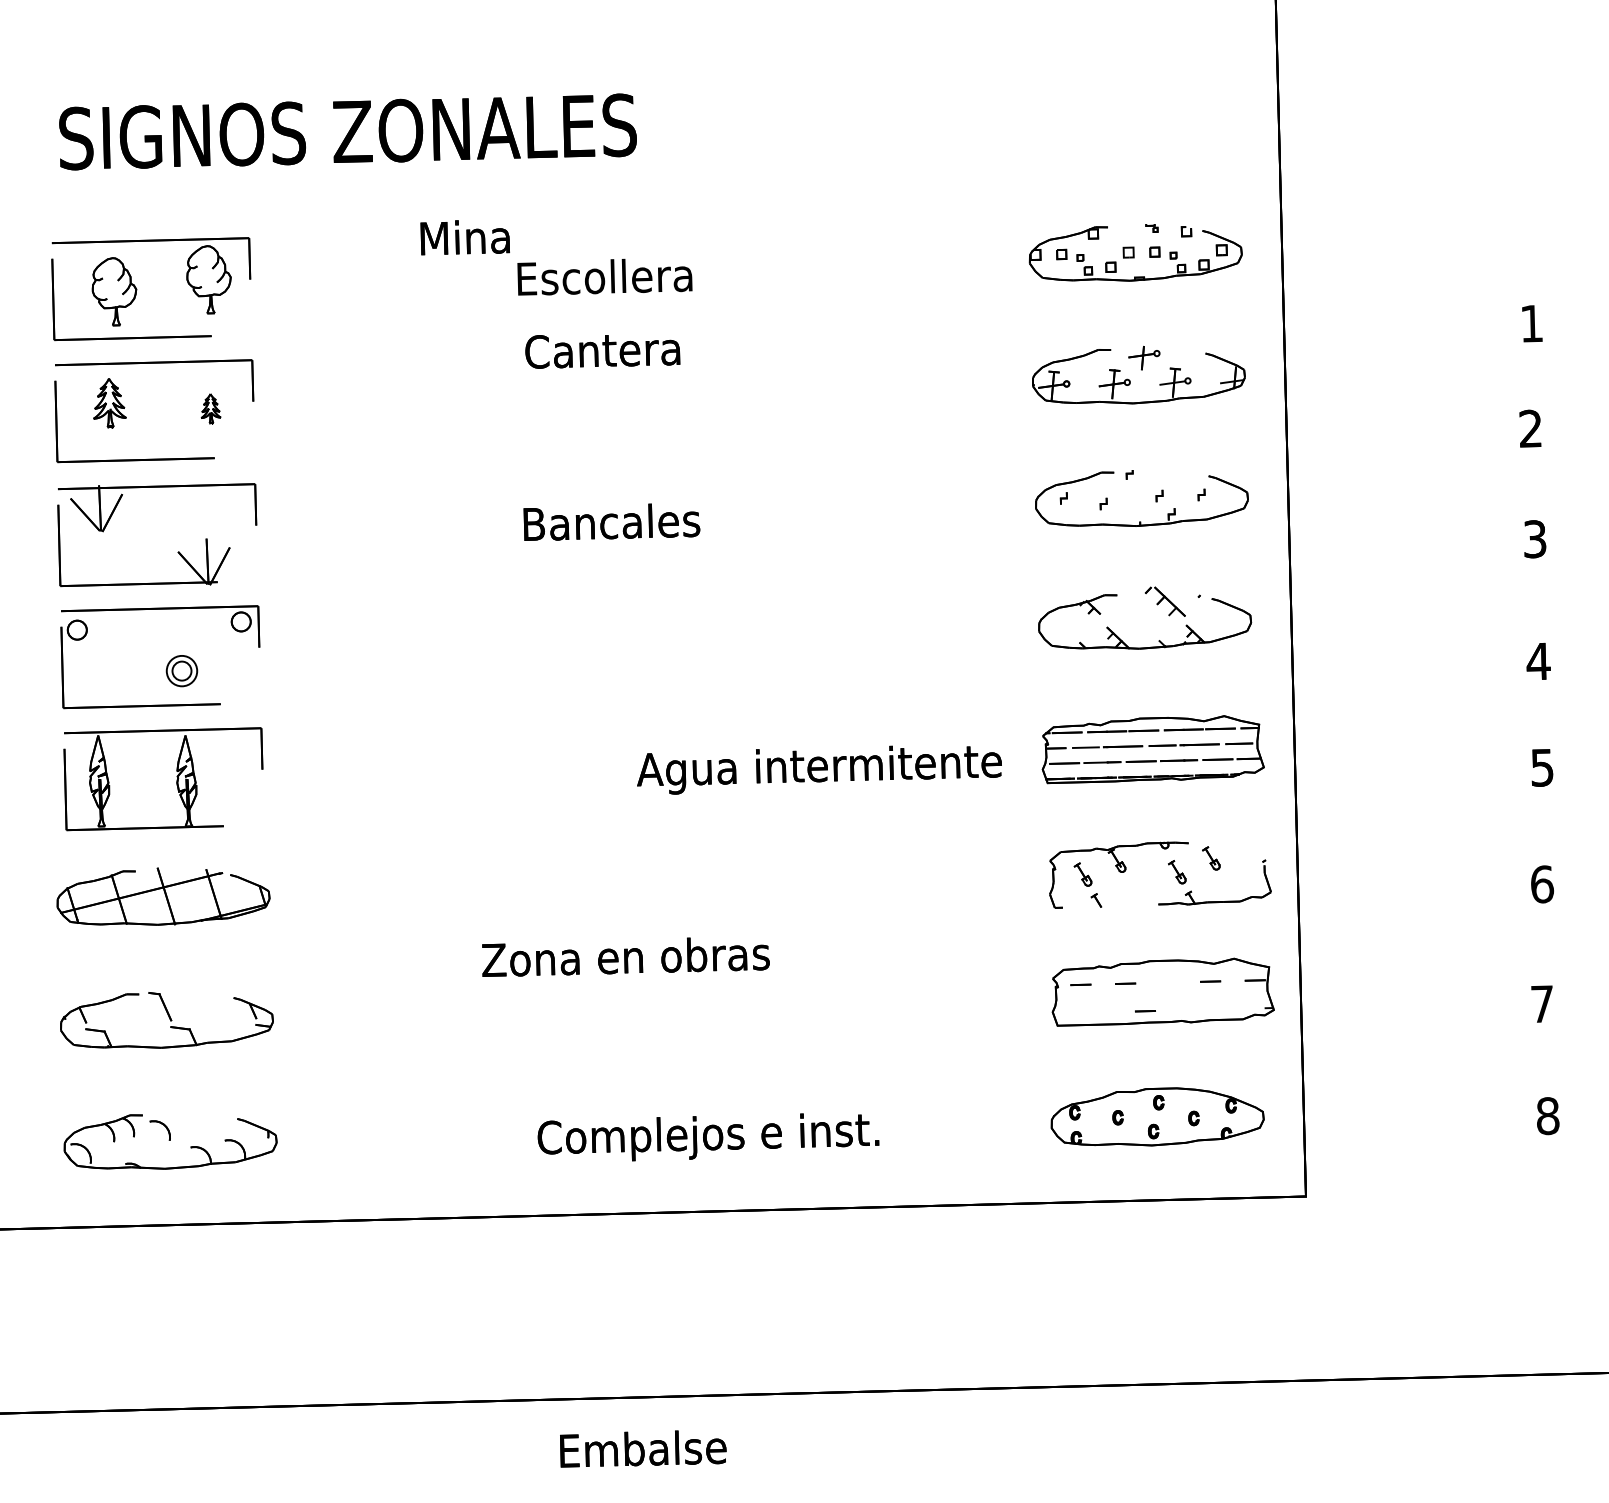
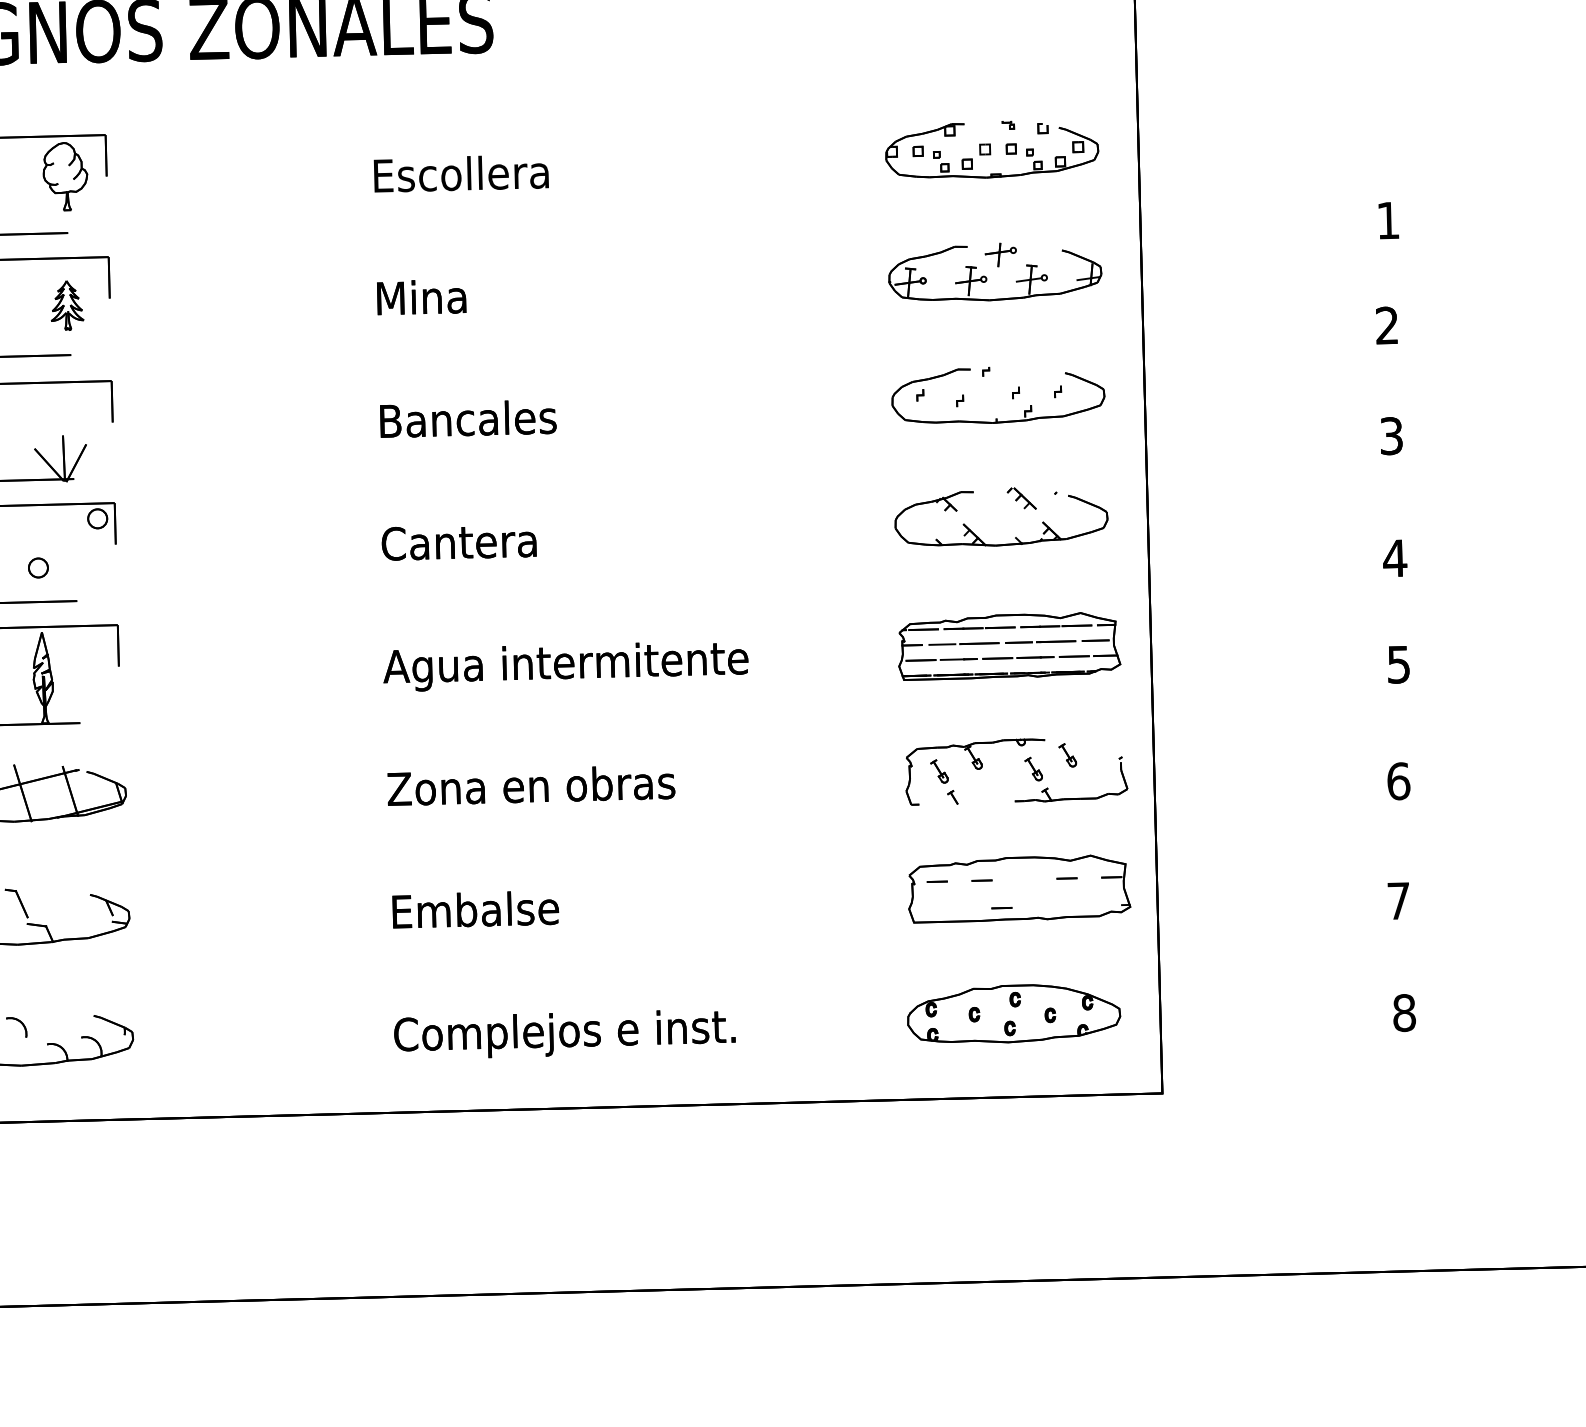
text: (464, 237) -> (420, 297), moved
text: (602, 351) -> (458, 543), moved
part: (210, 408) -> (66, 305), size x1.67
part: (1165, 601) -> (1021, 498), size x0.71
circle: (181, 670) -> (37, 567), size x0.62
text: (819, 769) -> (565, 666), moved
text: (625, 956) -> (530, 785), moved
text: (643, 1448) -> (475, 909), moved

